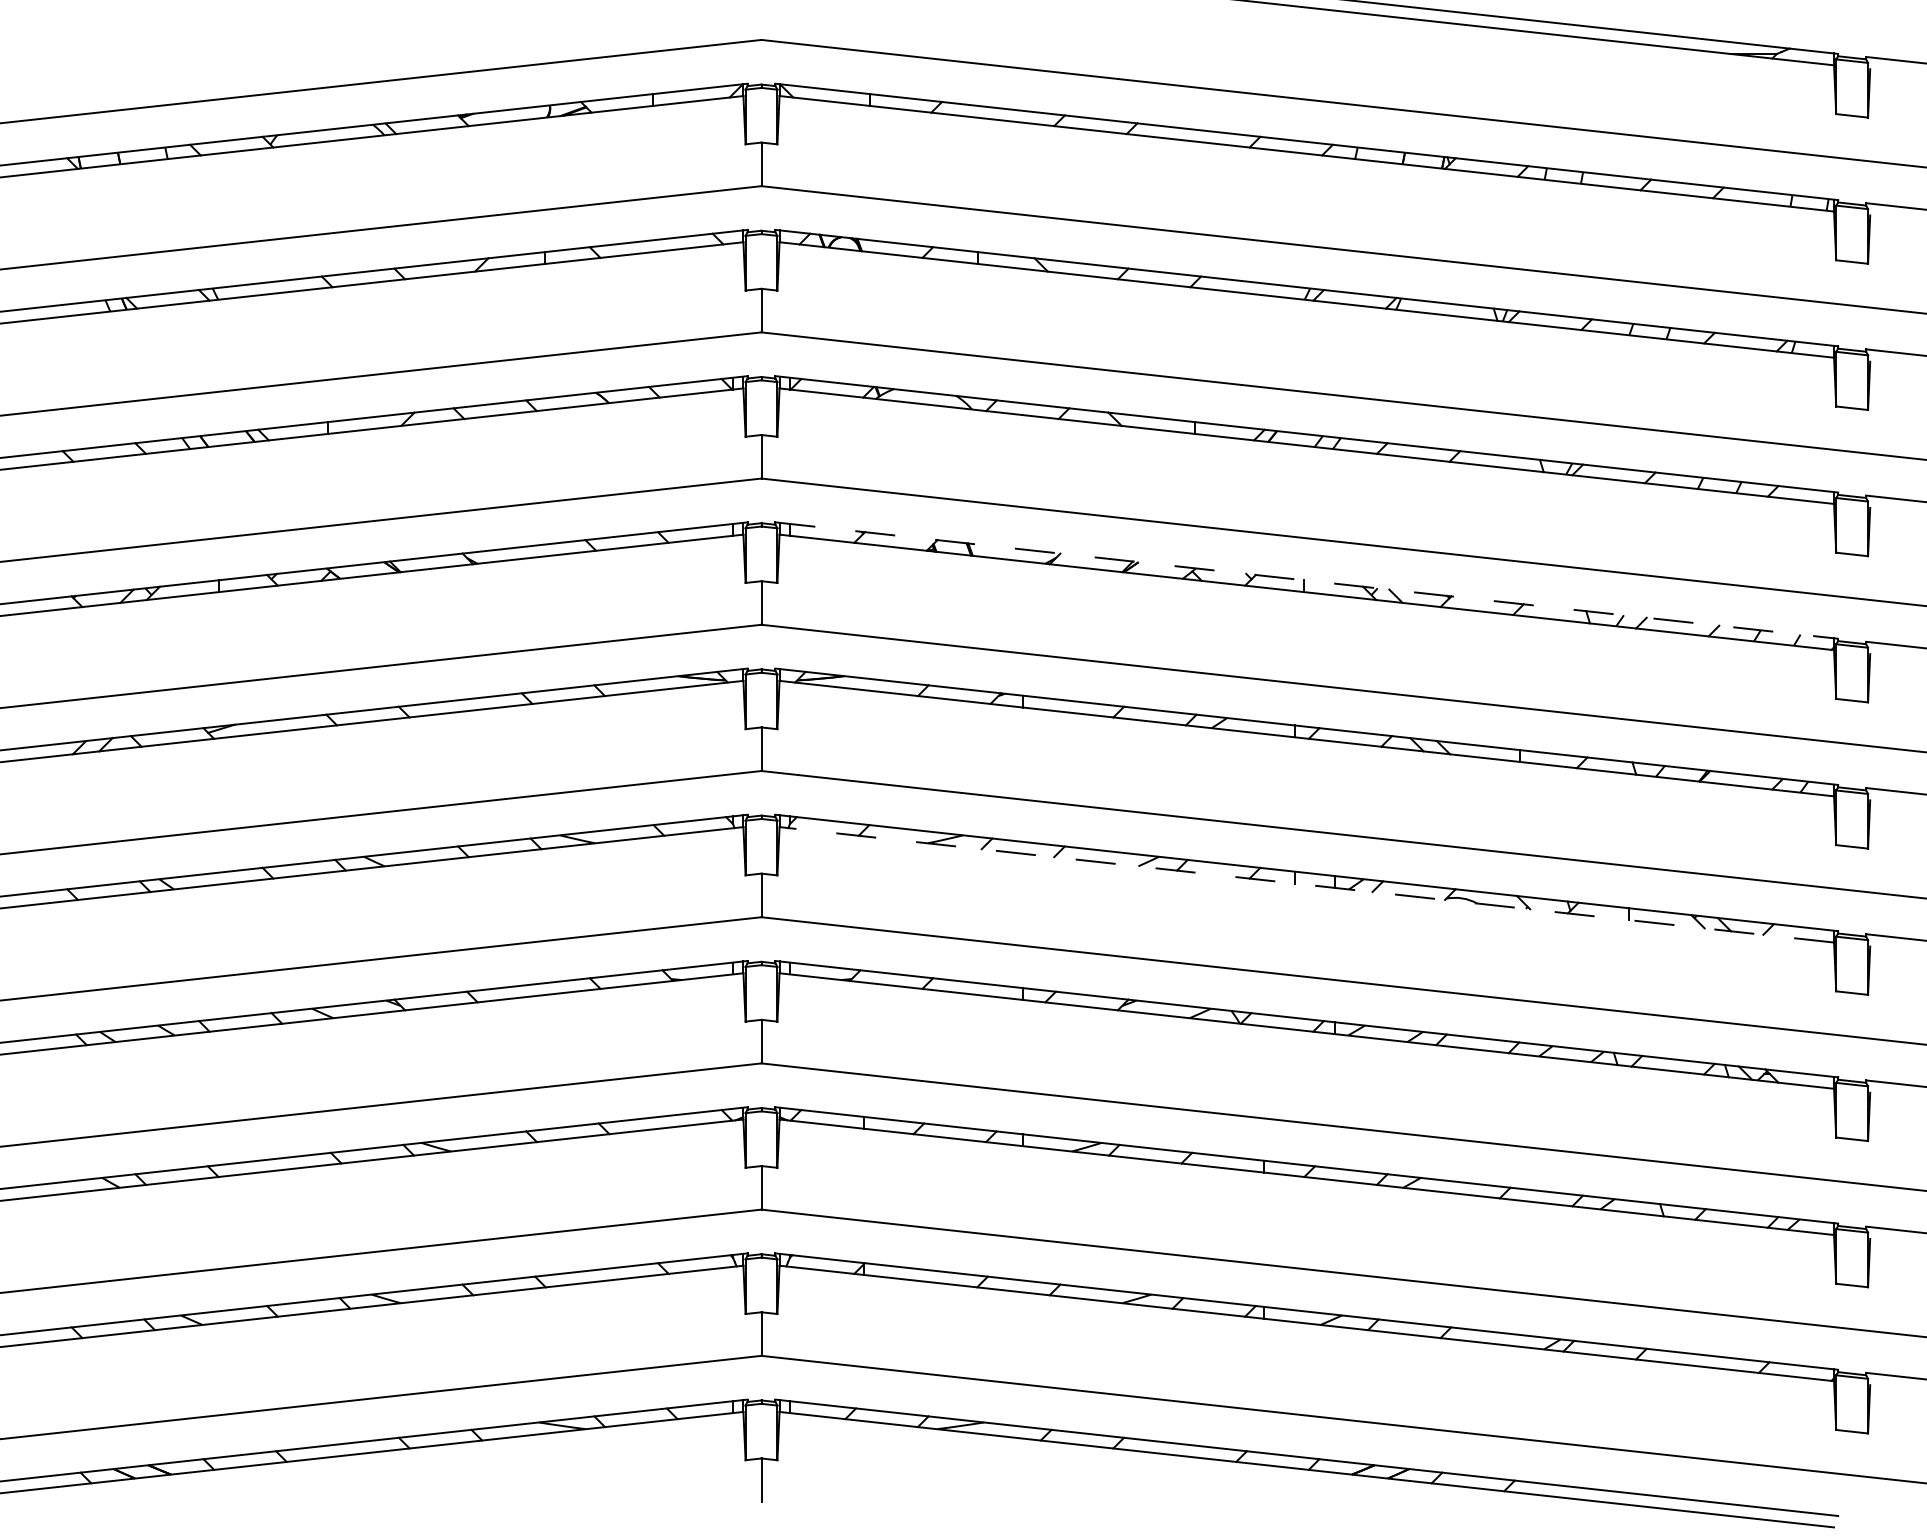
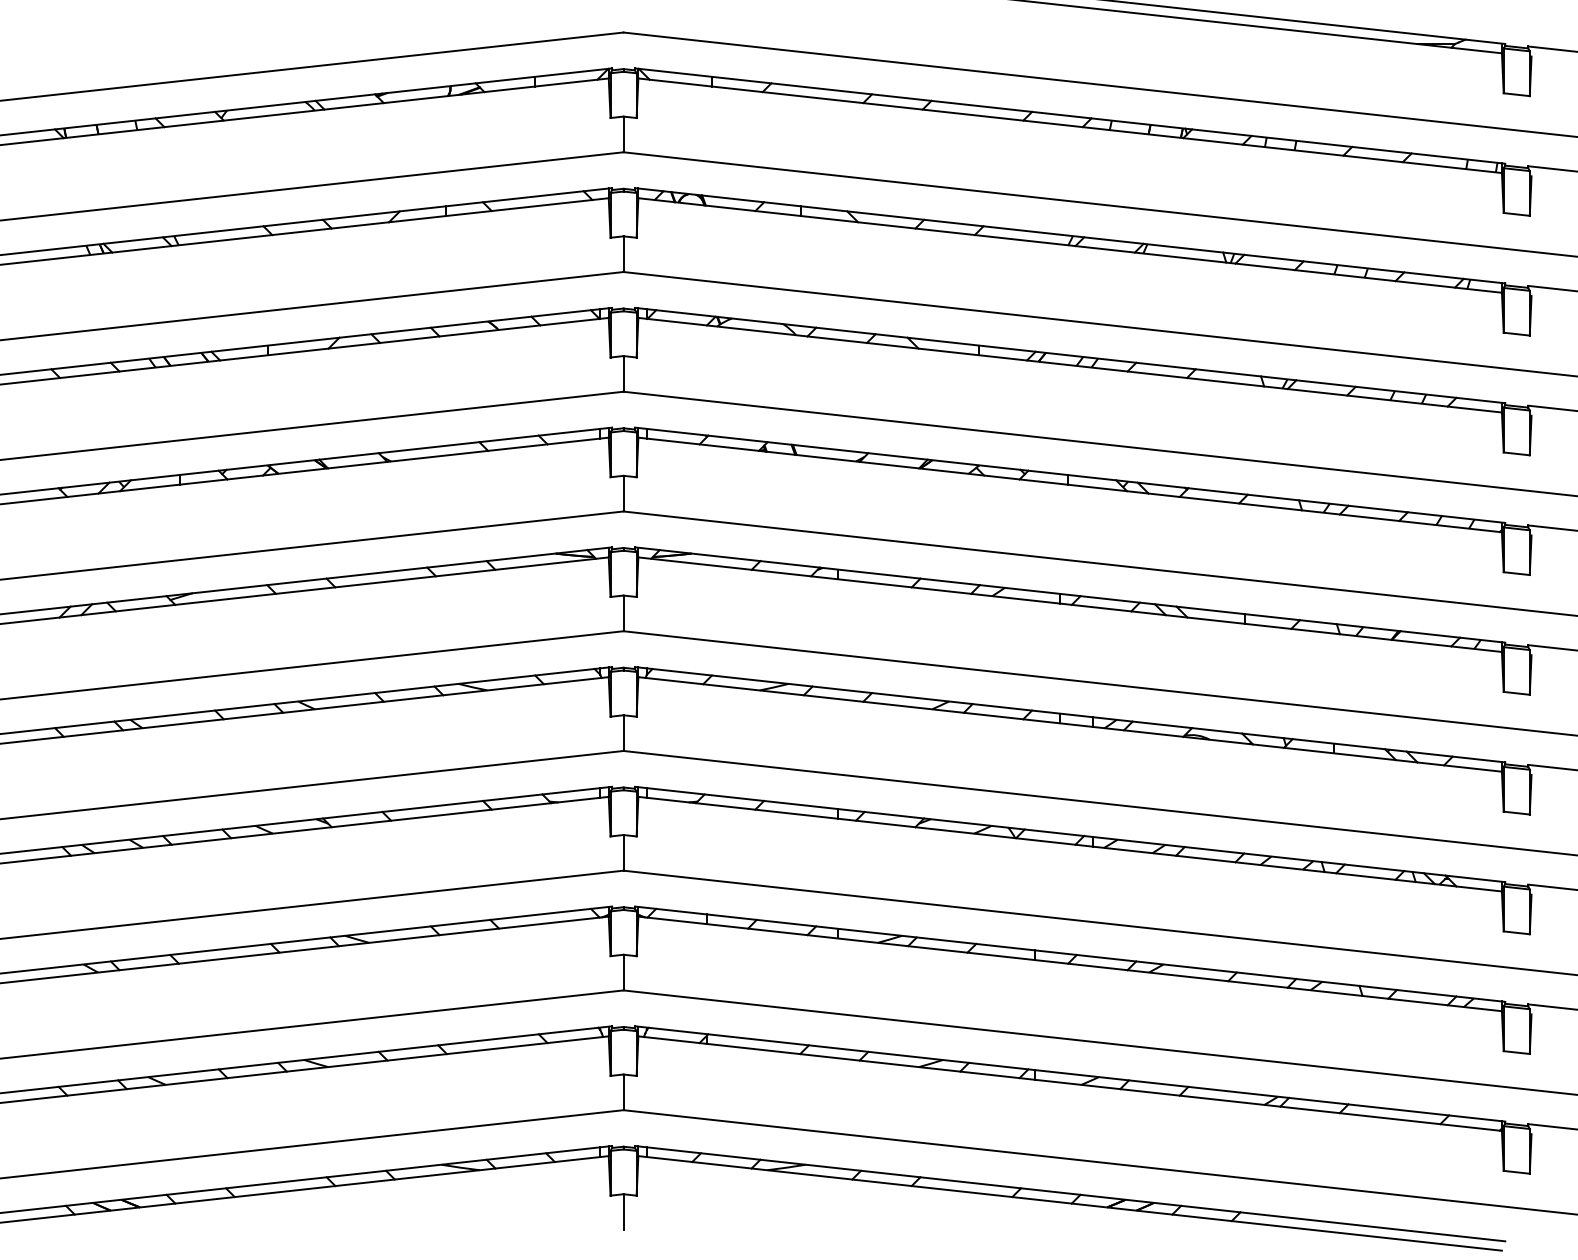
line: (1307, 580) -> (1070, 475), dashed -> solid
line: (1306, 884) -> (1069, 724), dashed -> solid

